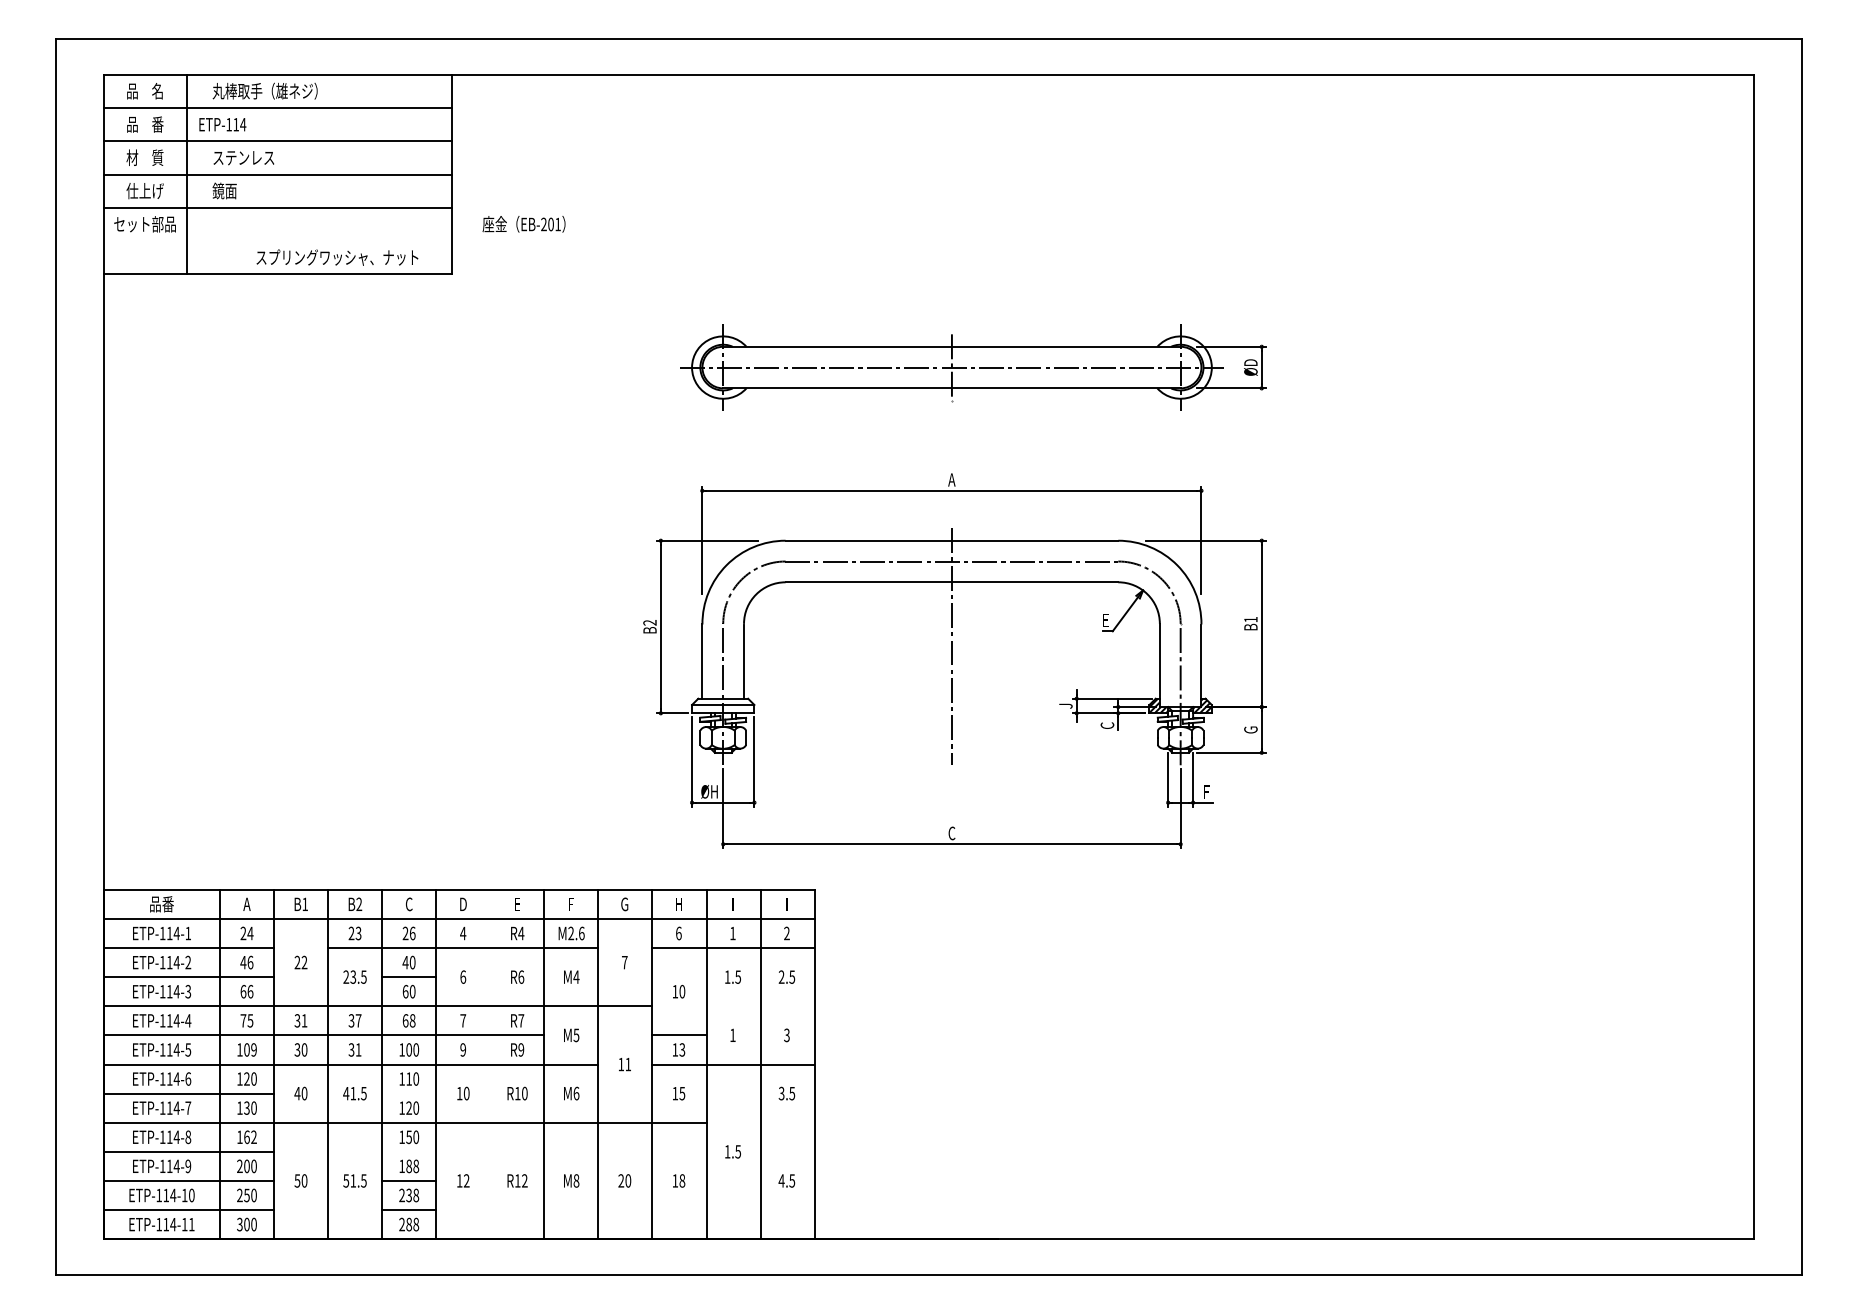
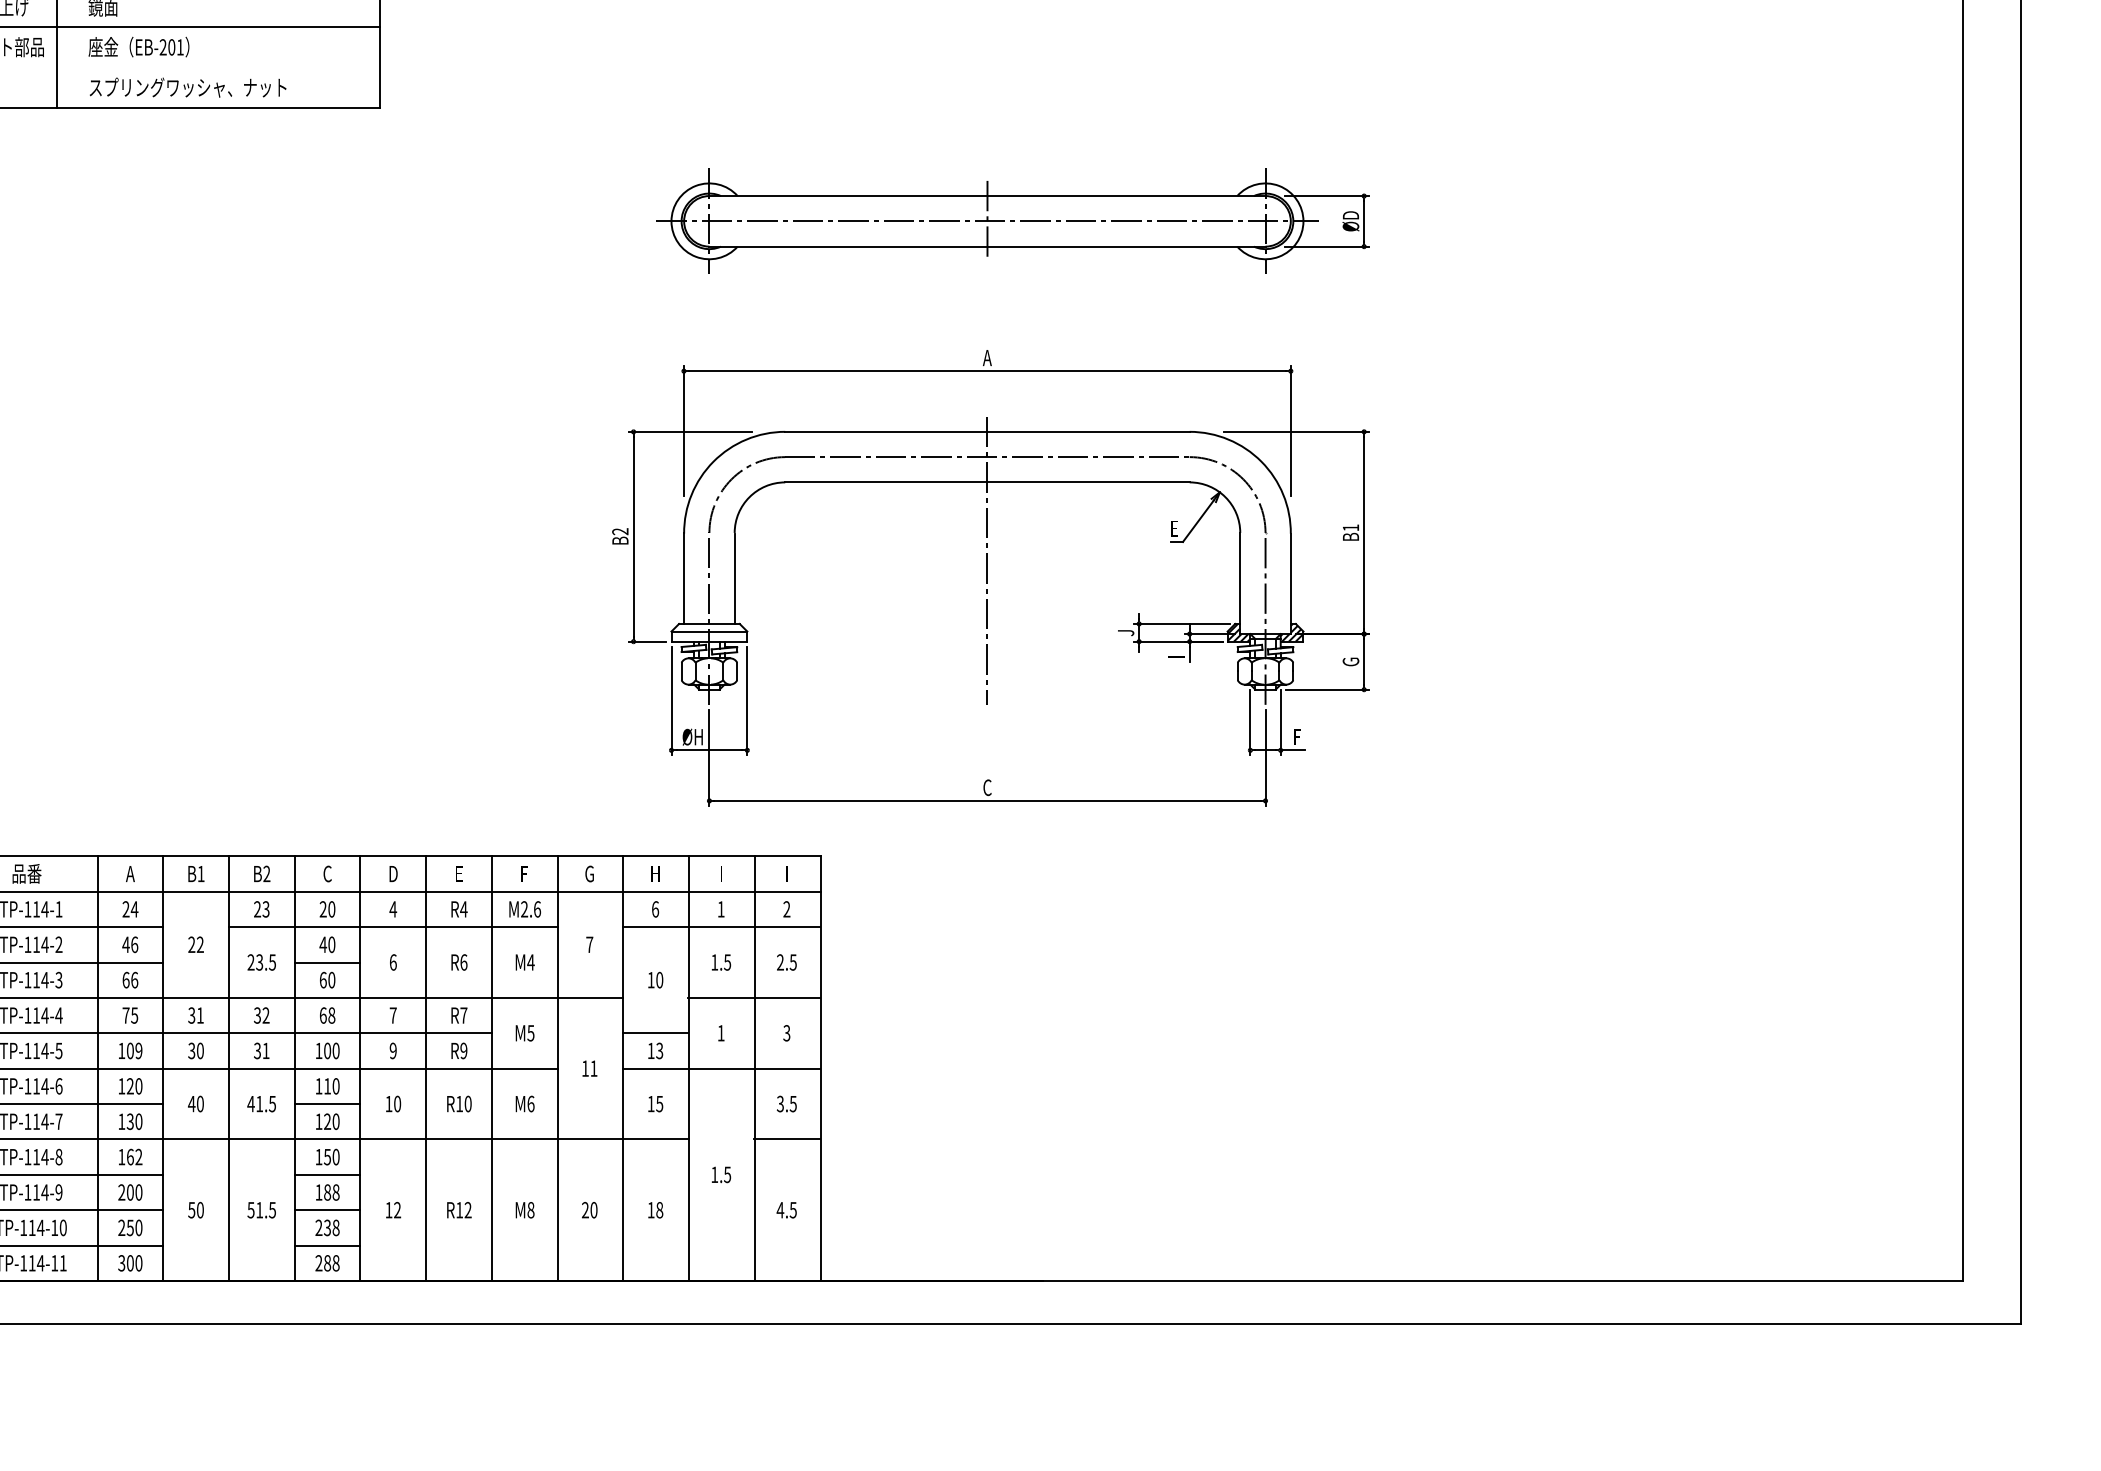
text: (523, 224) -> (138, 47), moved
text: (337, 257) -> (188, 87), moved
text: (1107, 725) -> (1176, 656), C -> I
text: (412, 933) -> (331, 909), 26 -> 20
line: (759, 1006) -> (753, 998), added
text: (358, 1020) -> (265, 1015), 37 -> 32
line: (490, 1064) -> (426, 1068), added
line: (409, 1093) -> (327, 1103), added
line: (786, 1122) -> (786, 1139), added
line: (409, 1151) -> (327, 1174), added

